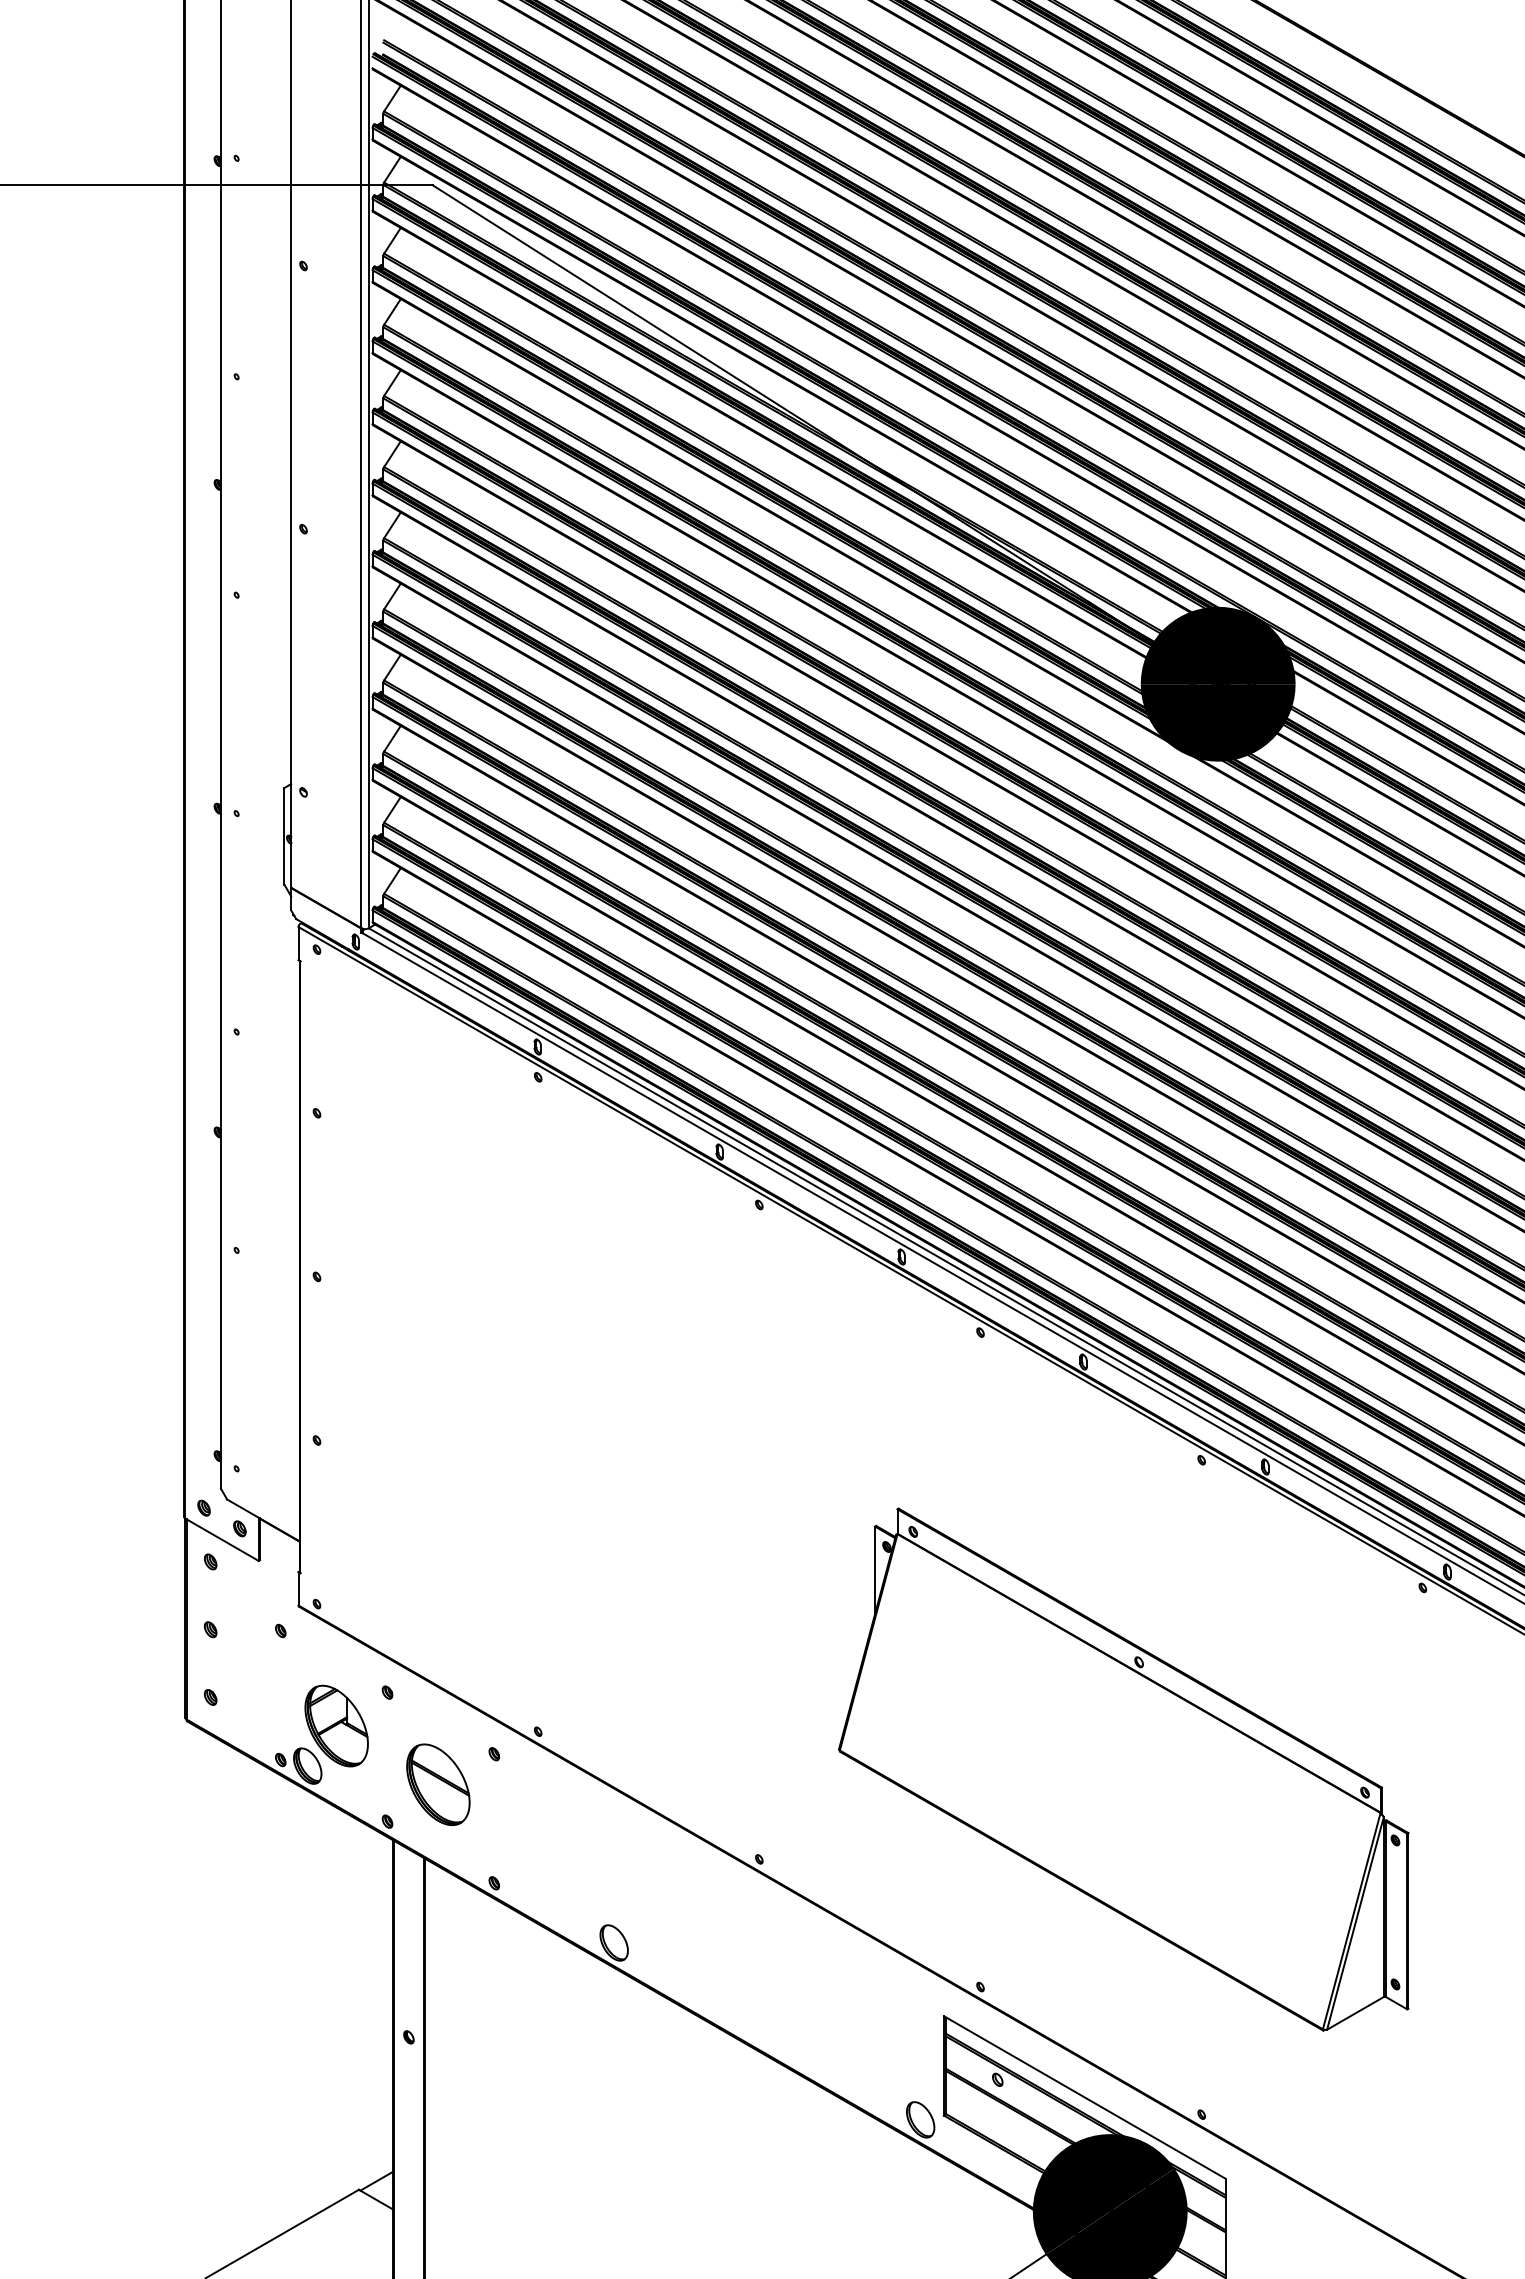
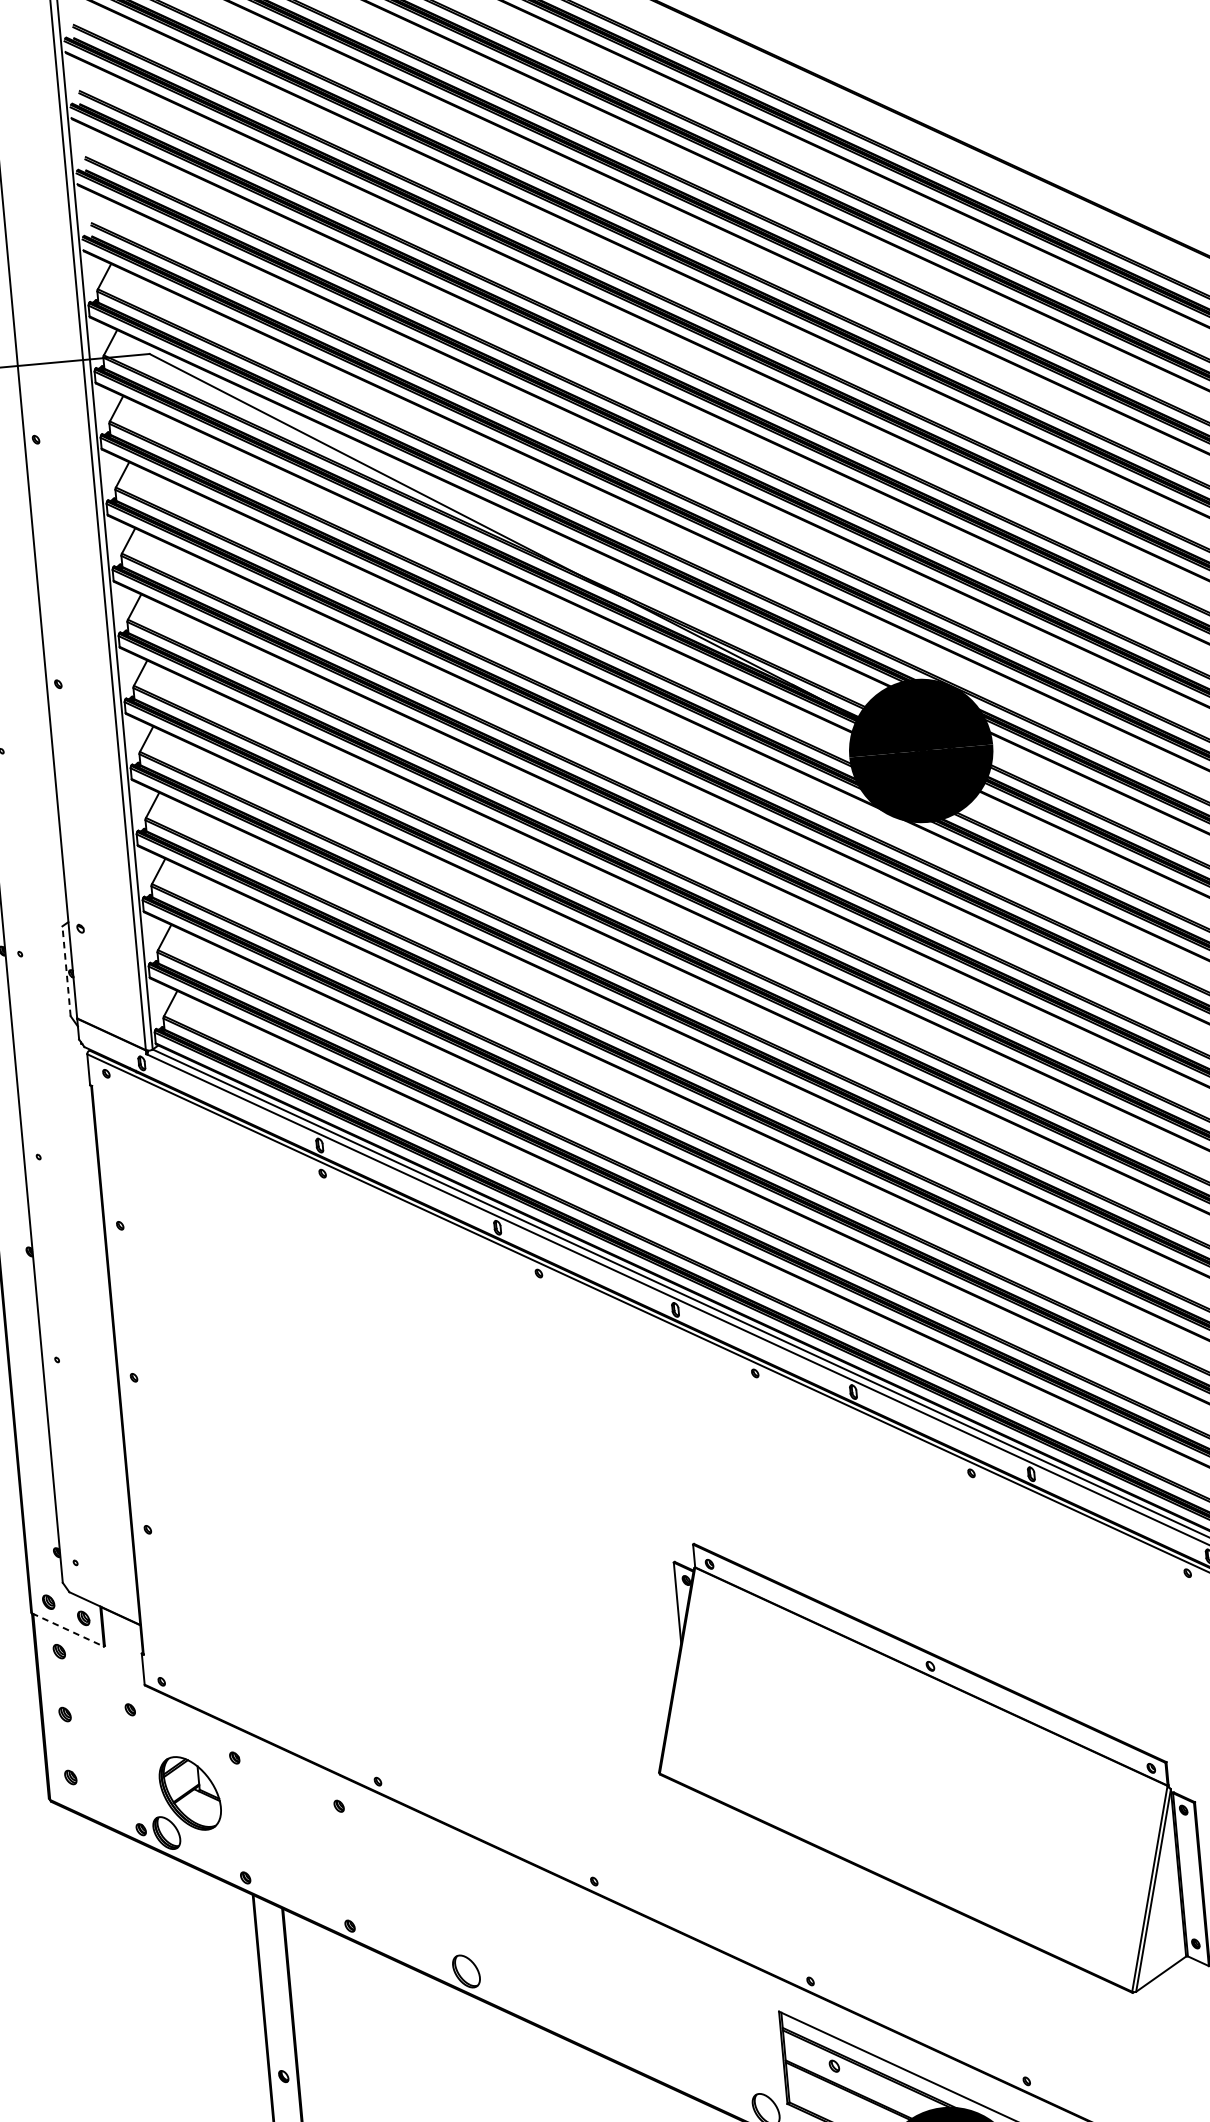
line: (284, 835) -> (66, 970), solid -> dashed
line: (222, 1539) -> (68, 1629), solid -> dashed
part: (438, 1784) -> (289, 1839), removed

